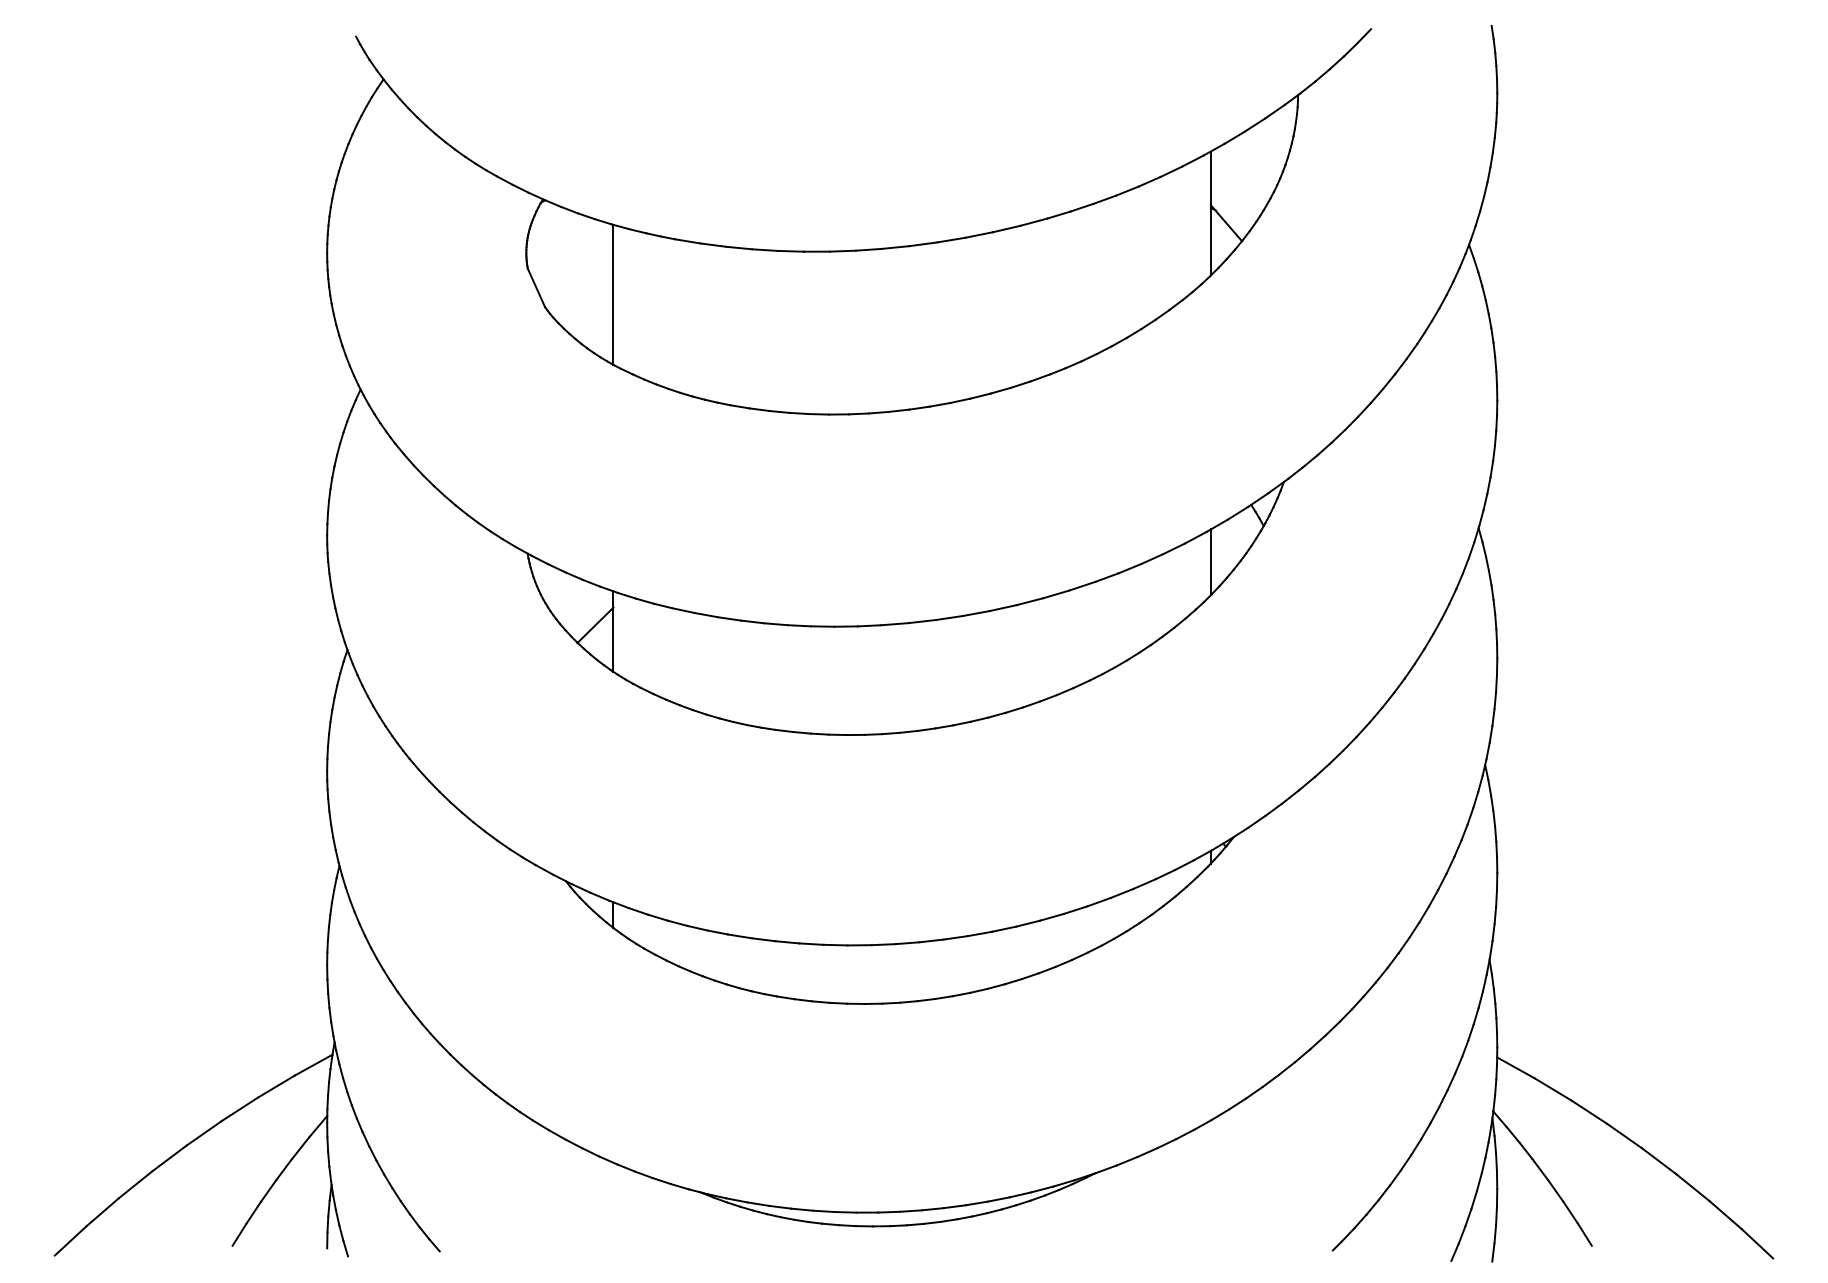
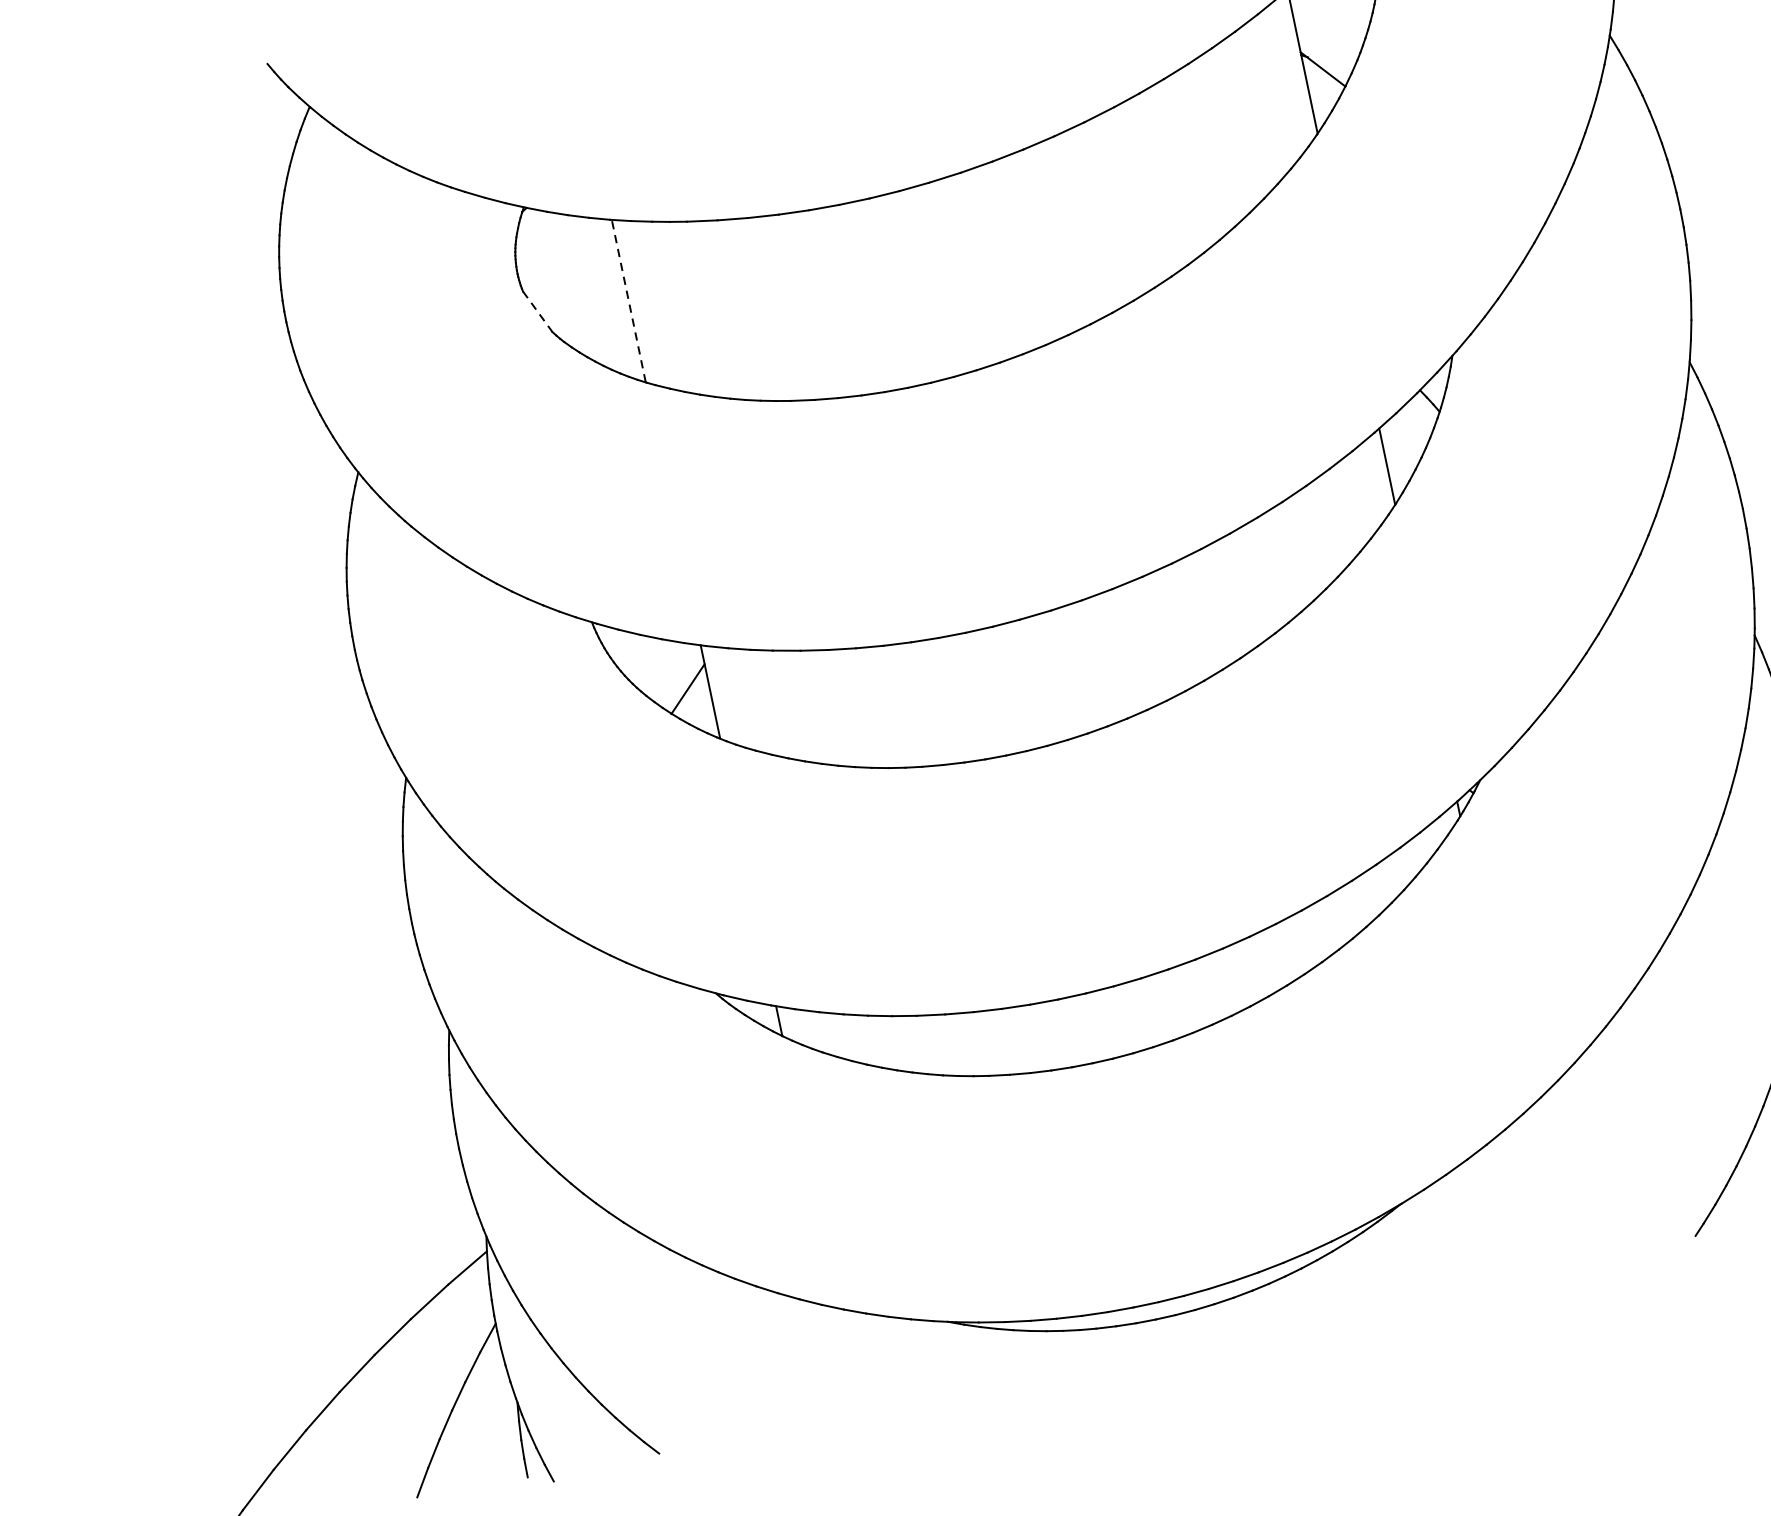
line: (536, 288) -> (537, 312), solid -> dashed
line: (613, 294) -> (628, 300), solid -> dashed

